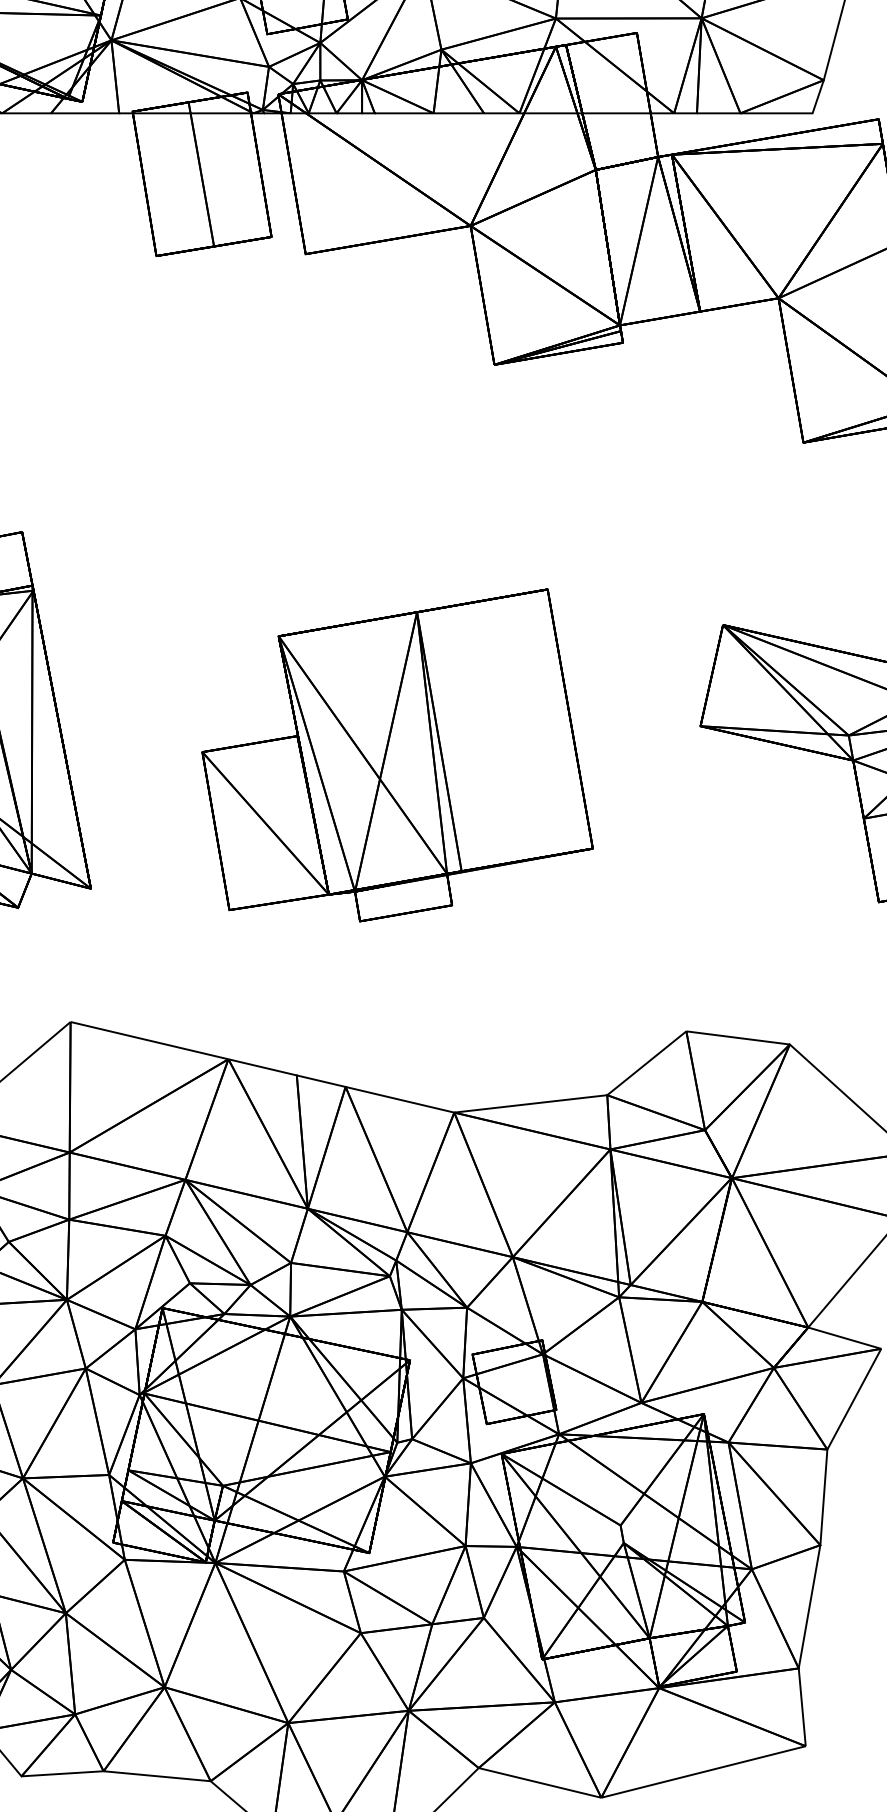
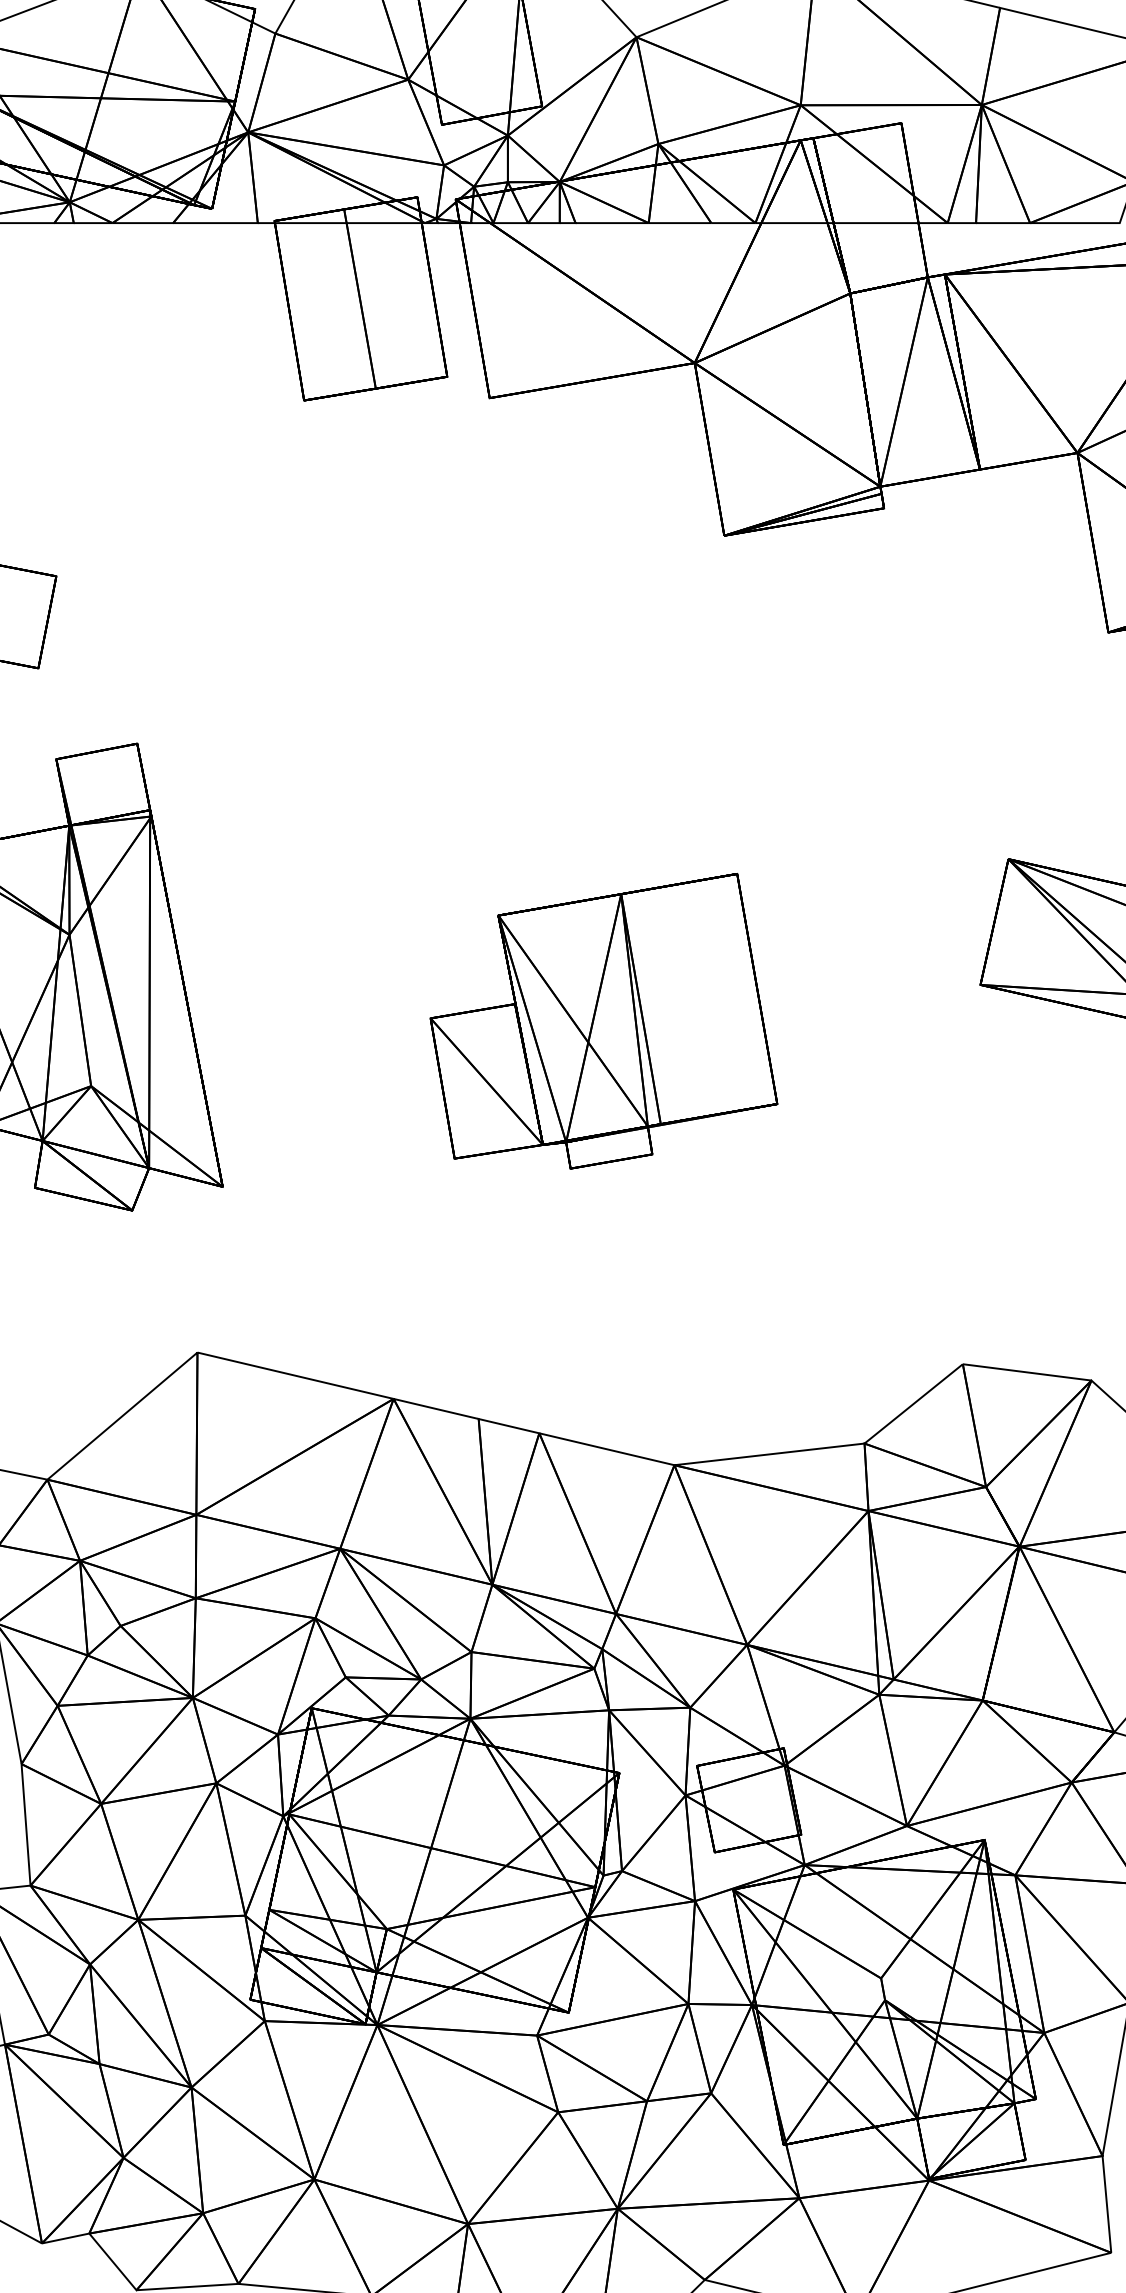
part: (397, 755) -> (603, 1021), size x0.71

